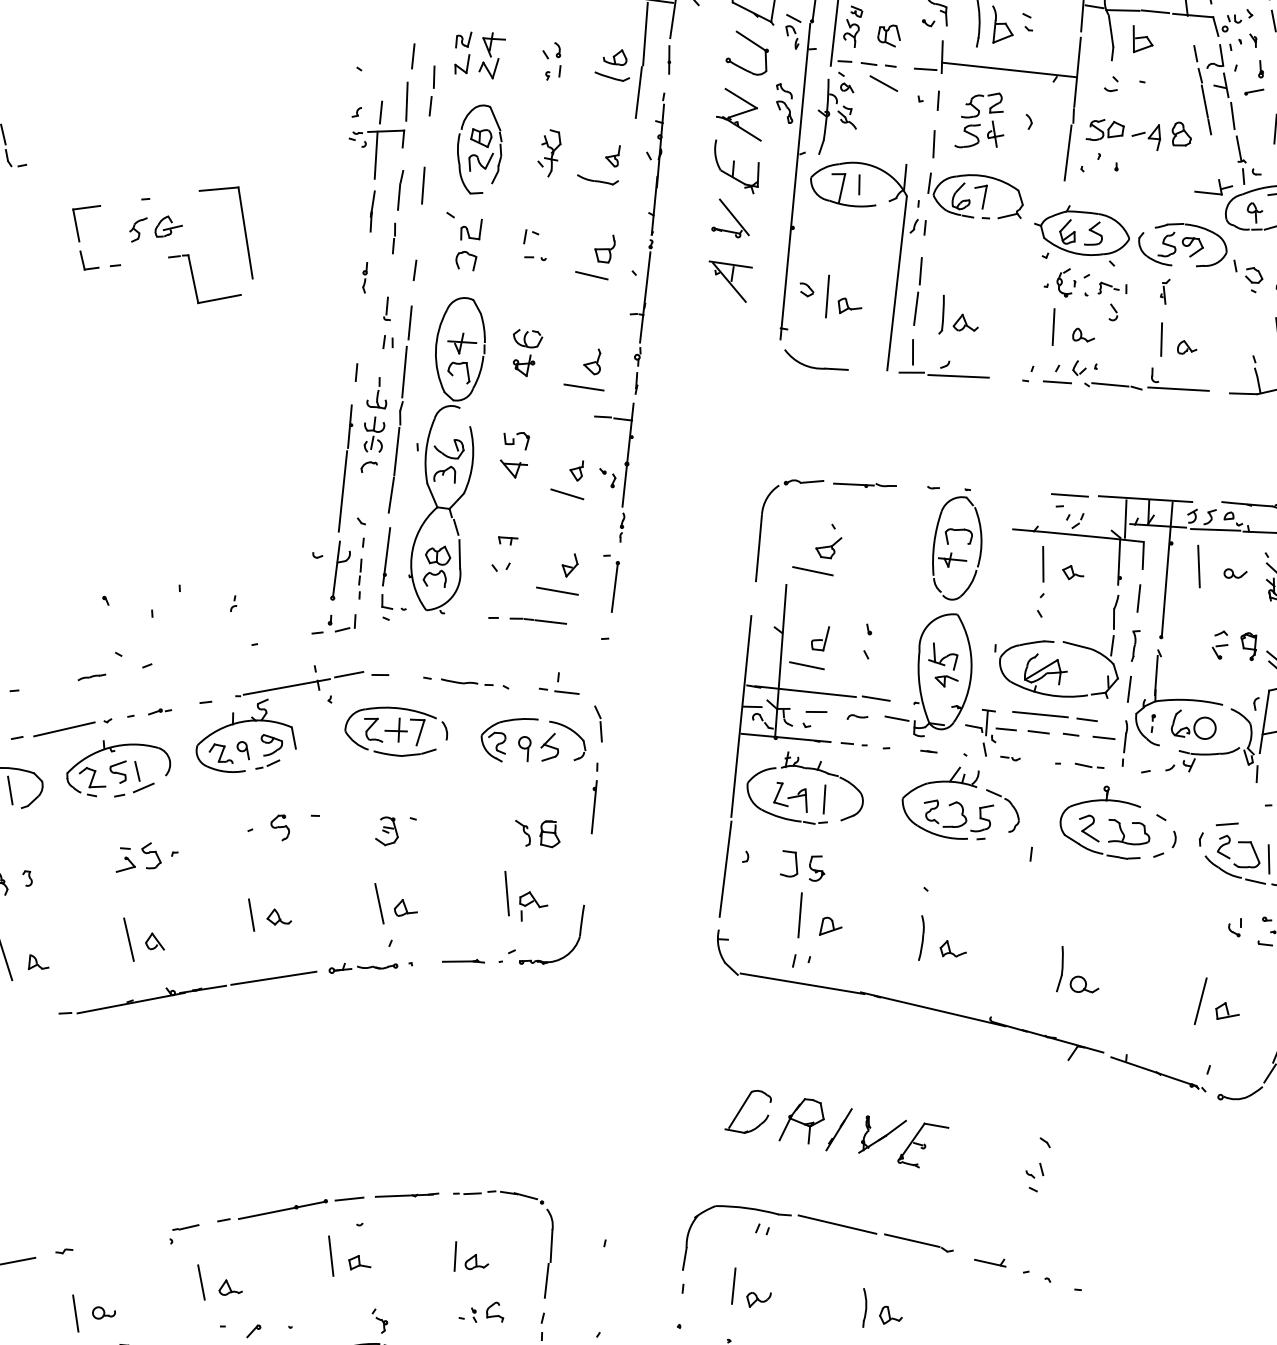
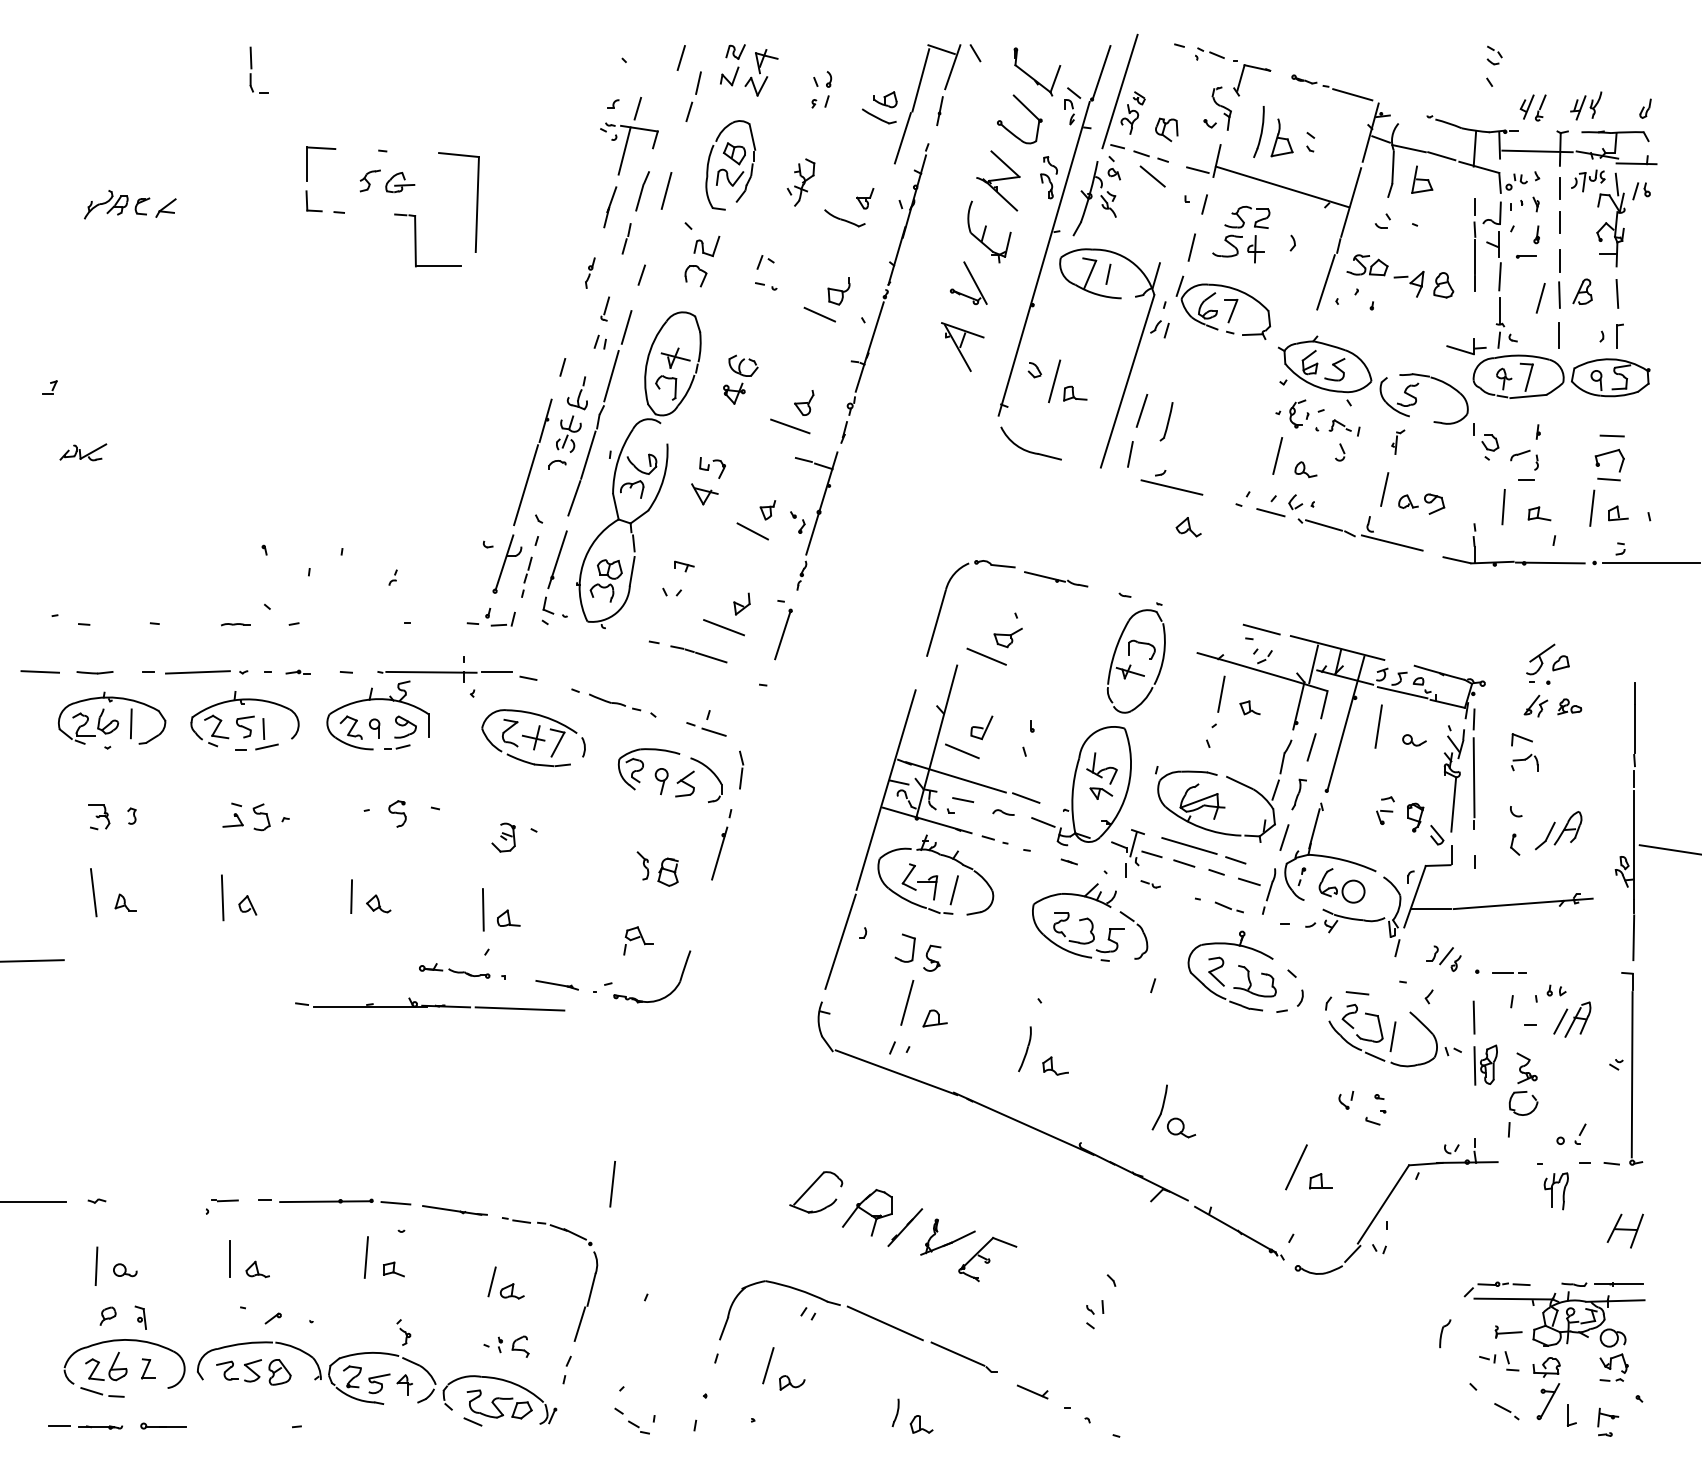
line: (406, 101) -> (665, 102), removed
part: (1192, 245) -> (1434, 503), moved
line: (920, 271) -> (1153, 373), removed
part: (964, 323) -> (1188, 527), moved
line: (911, 372) -> (1124, 474), removed
line: (507, 893) -> (612, 1184), moved
part: (187, 990) -> (430, 1004), moved
part: (863, 1307) -> (895, 1412), size x0.7

